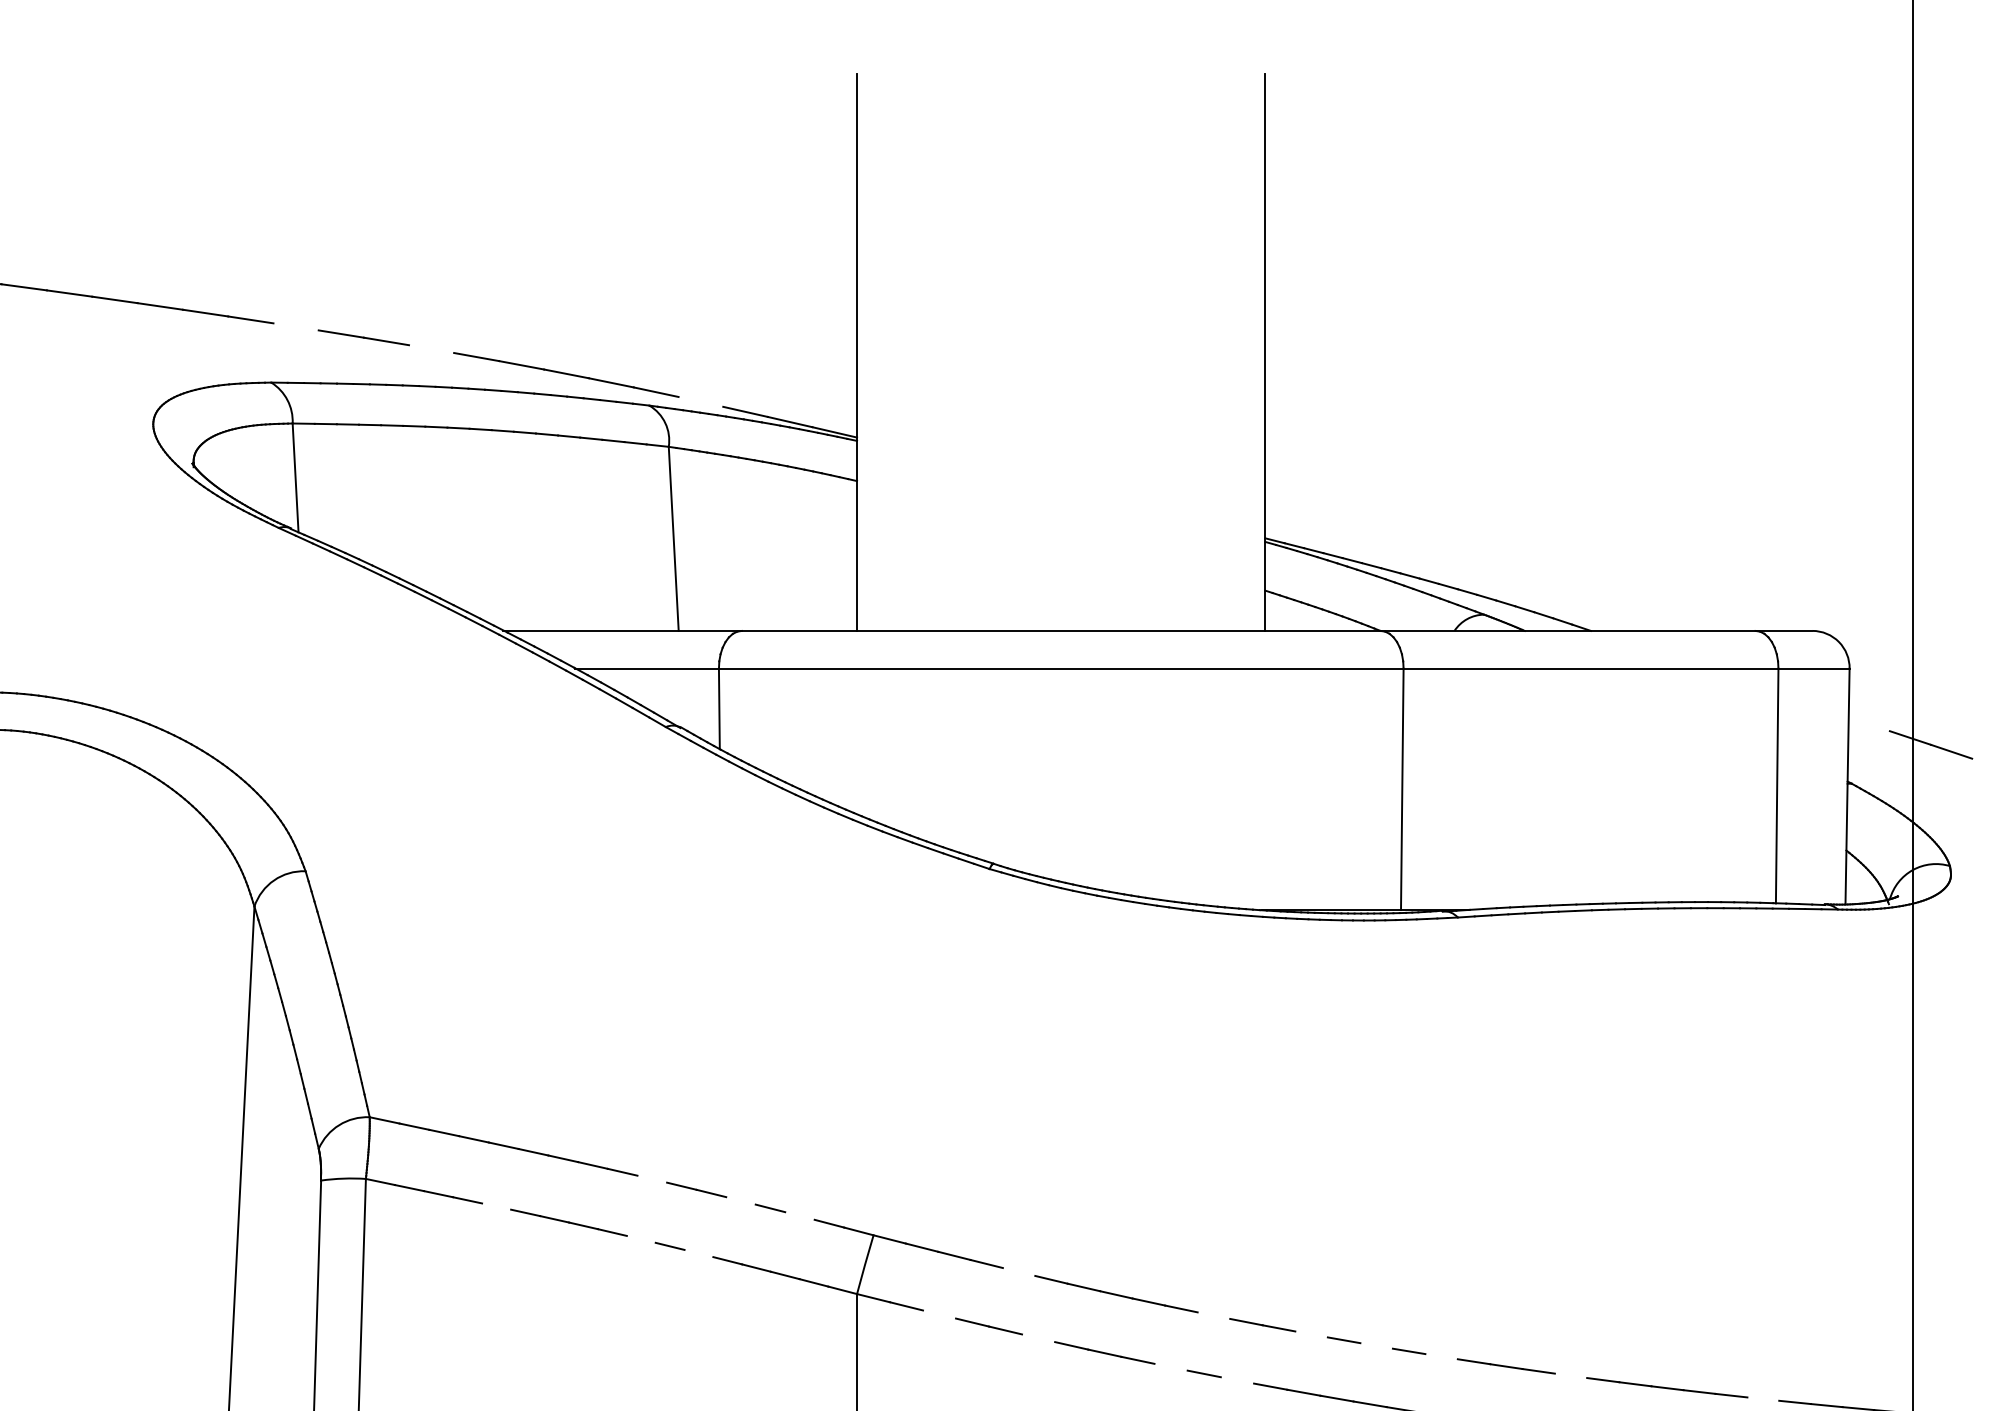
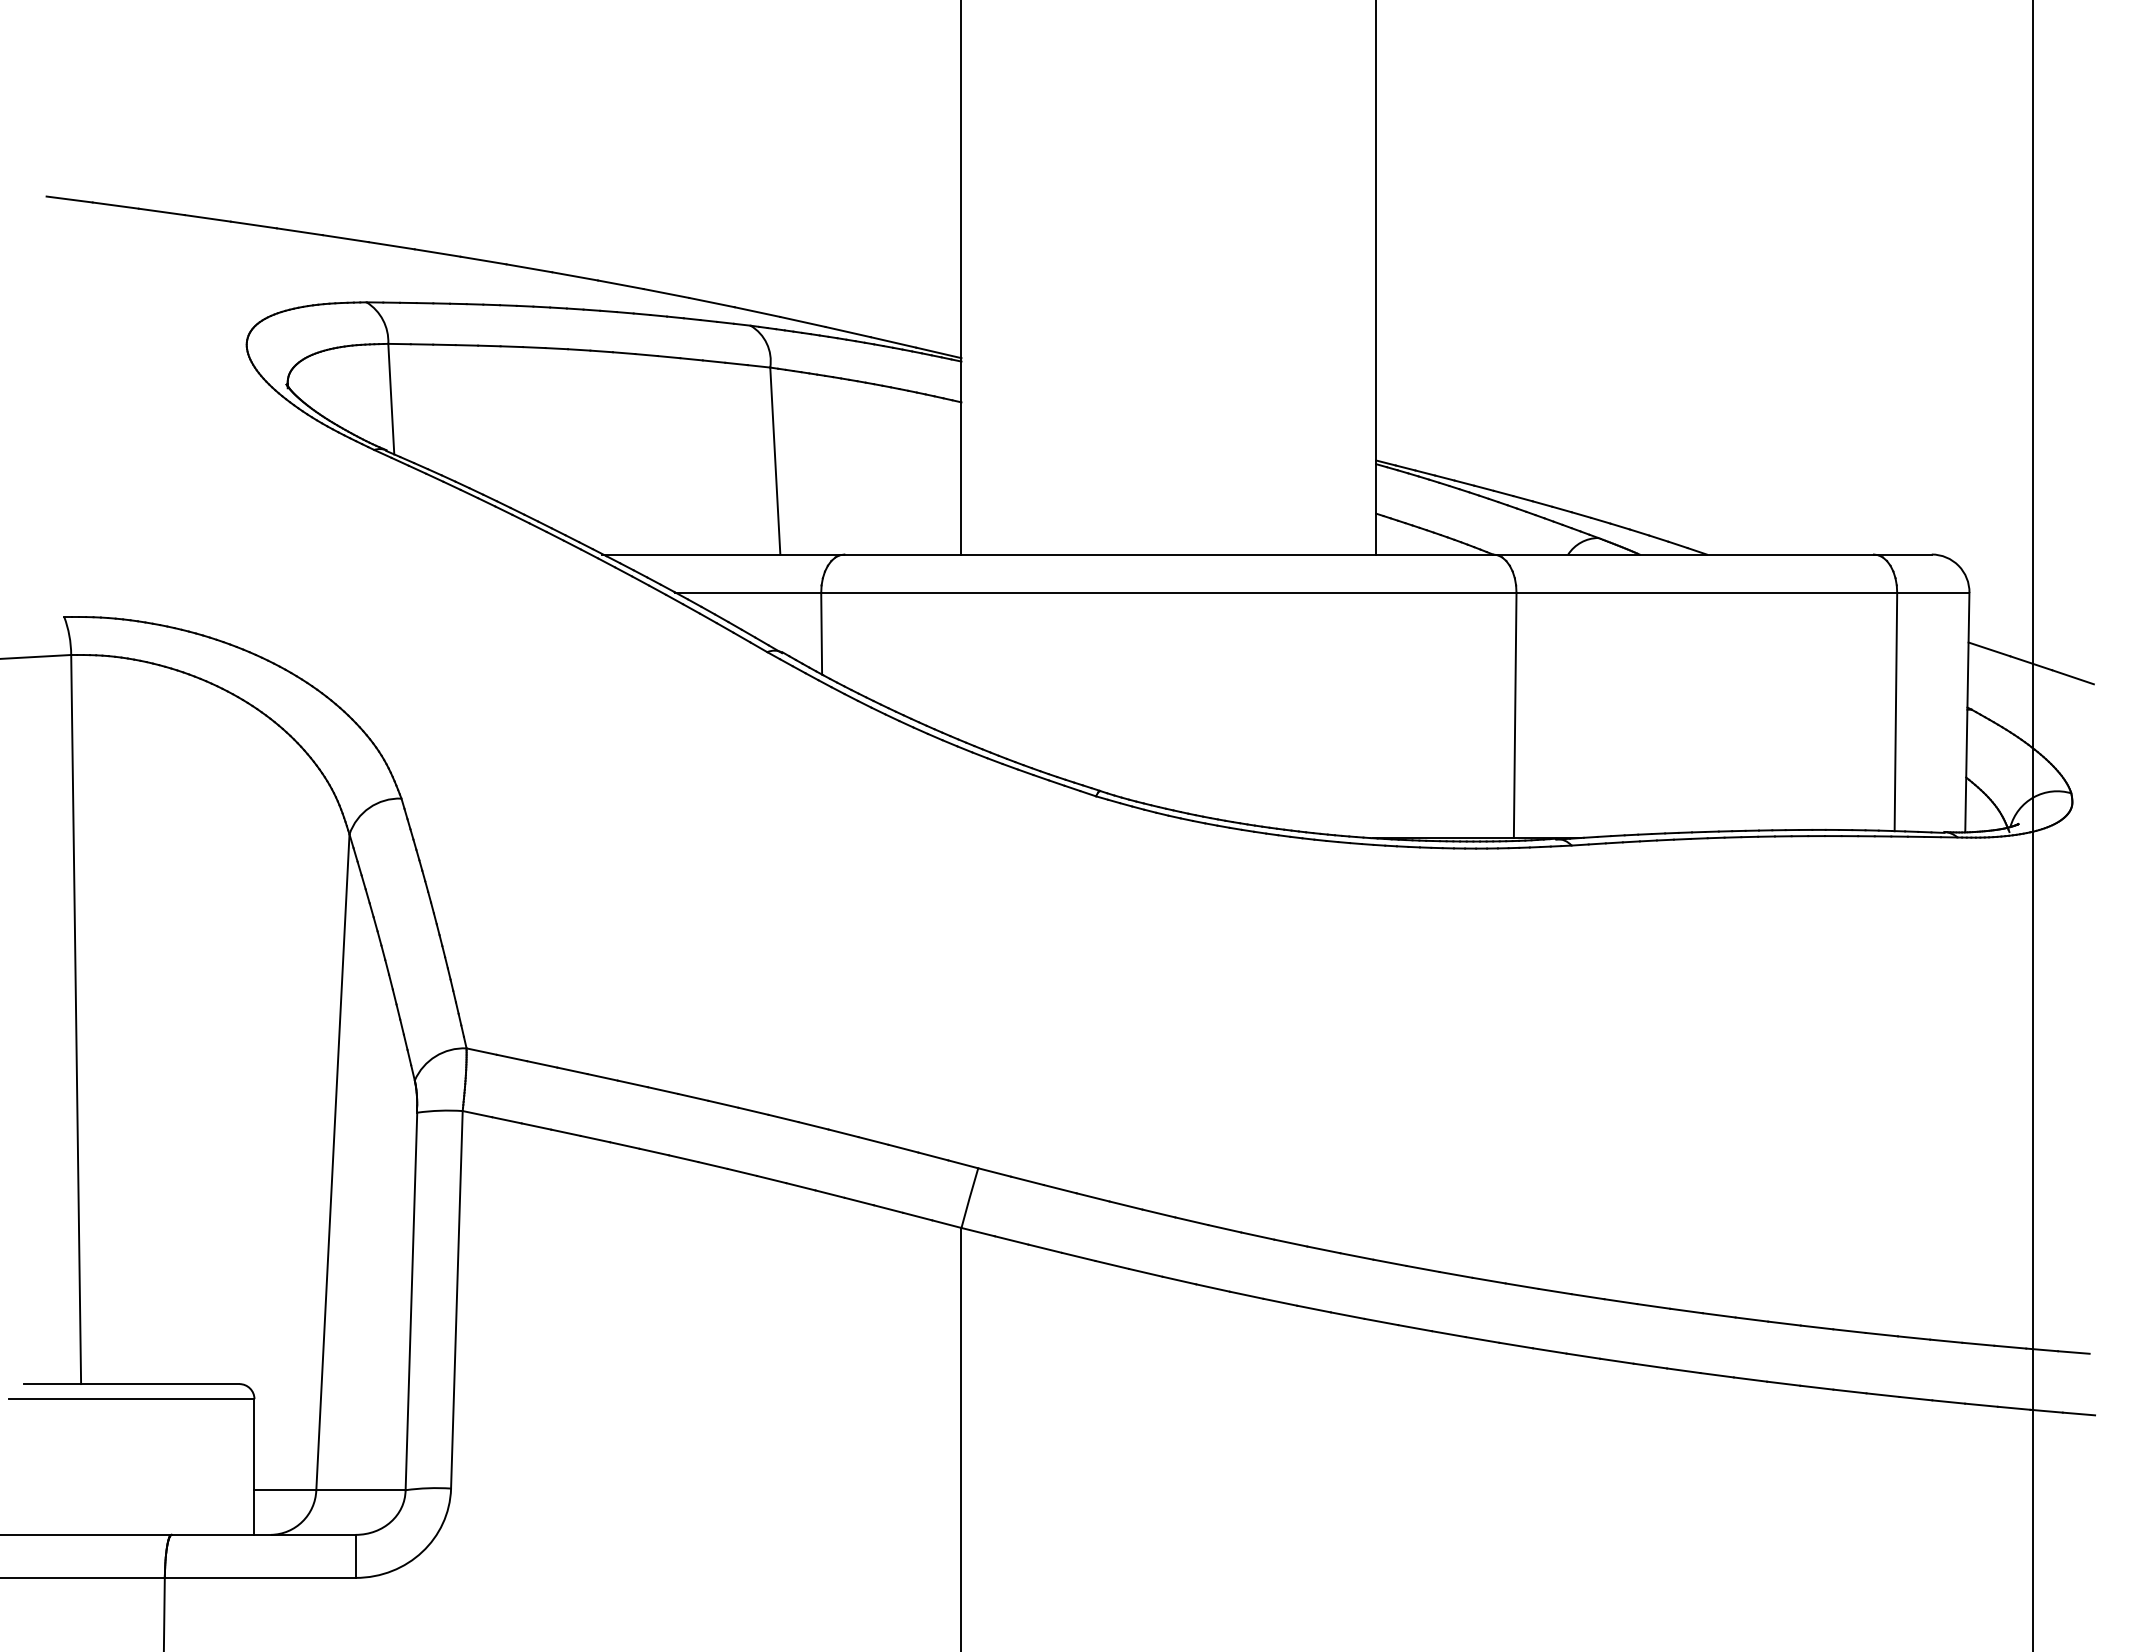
line: (295, 326) -> (391, 245), added
line: (431, 349) -> (529, 268), added
line: (700, 401) -> (802, 321), added
line: (1869, 724) -> (1989, 649), added
line: (652, 1178) -> (753, 1110), added
line: (740, 1201) -> (843, 1133), added
line: (496, 1205) -> (595, 1138), added
line: (799, 1215) -> (903, 1148), added
line: (641, 1238) -> (742, 1171), added
line: (698, 1253) -> (800, 1186), added
line: (1018, 1271) -> (1125, 1205), added
line: (938, 1314) -> (1044, 1248), added
line: (1213, 1315) -> (1323, 1249), added
line: (1311, 1333) -> (1422, 1268), added
line: (1038, 1337) -> (1145, 1272), added
line: (1376, 1345) -> (1488, 1280), added
line: (1441, 1356) -> (1554, 1291), added
line: (1171, 1366) -> (1280, 1301), added
line: (1570, 1375) -> (1686, 1310), added
line: (1237, 1380) -> (1347, 1315), added
line: (1763, 1398) -> (1881, 1334), added

